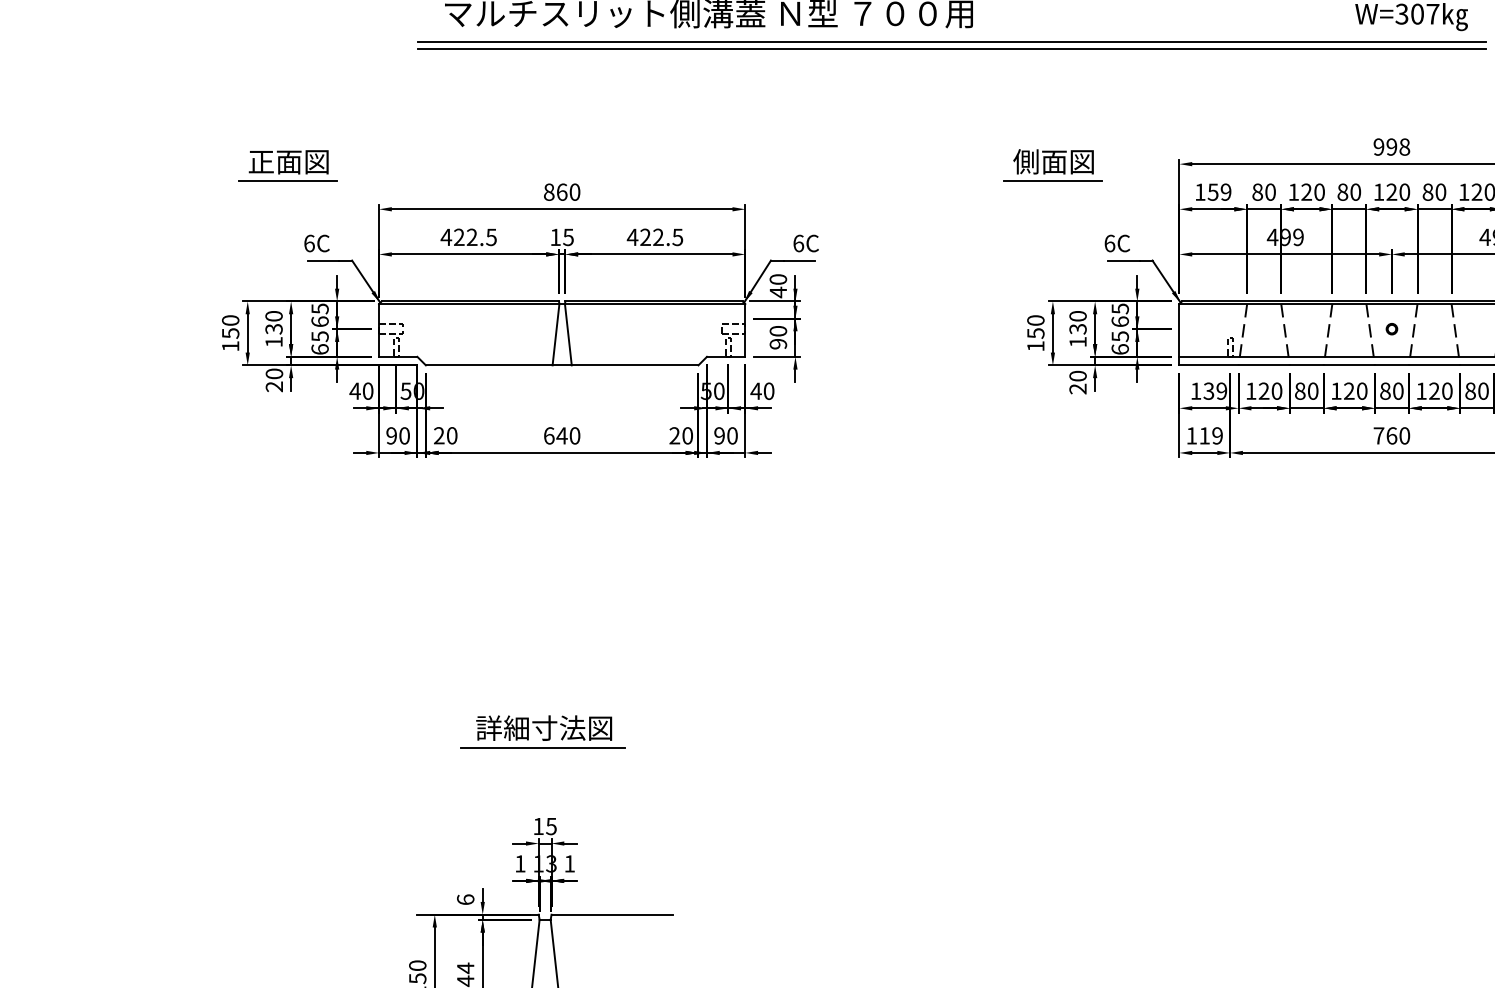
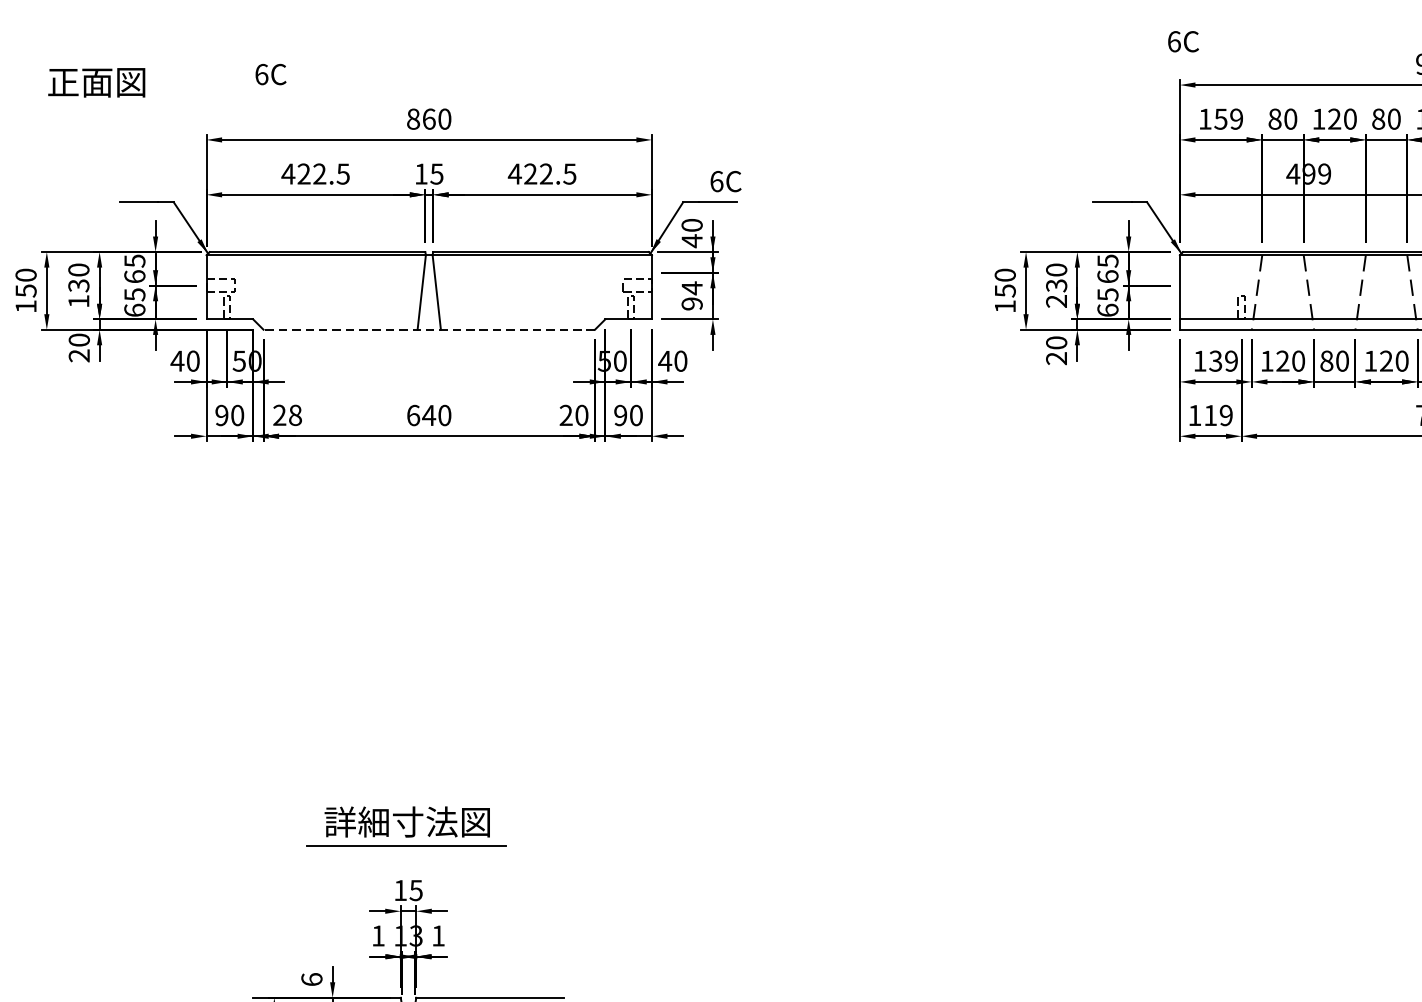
part: (1052, 165) -> (1025, 86), removed
line: (288, 181) -> (96, 106), removed
text: (316, 243) -> (270, 74), moved
text: (1116, 243) -> (1182, 41), moved
text: (778, 331) -> (692, 288), 90 -> 94
text: (1077, 341) -> (1055, 300), 130 -> 230
line: (561, 365) -> (428, 329), solid -> dashed
text: (451, 435) -> (294, 415), 20 -> 28
part: (542, 731) -> (405, 826), moved

